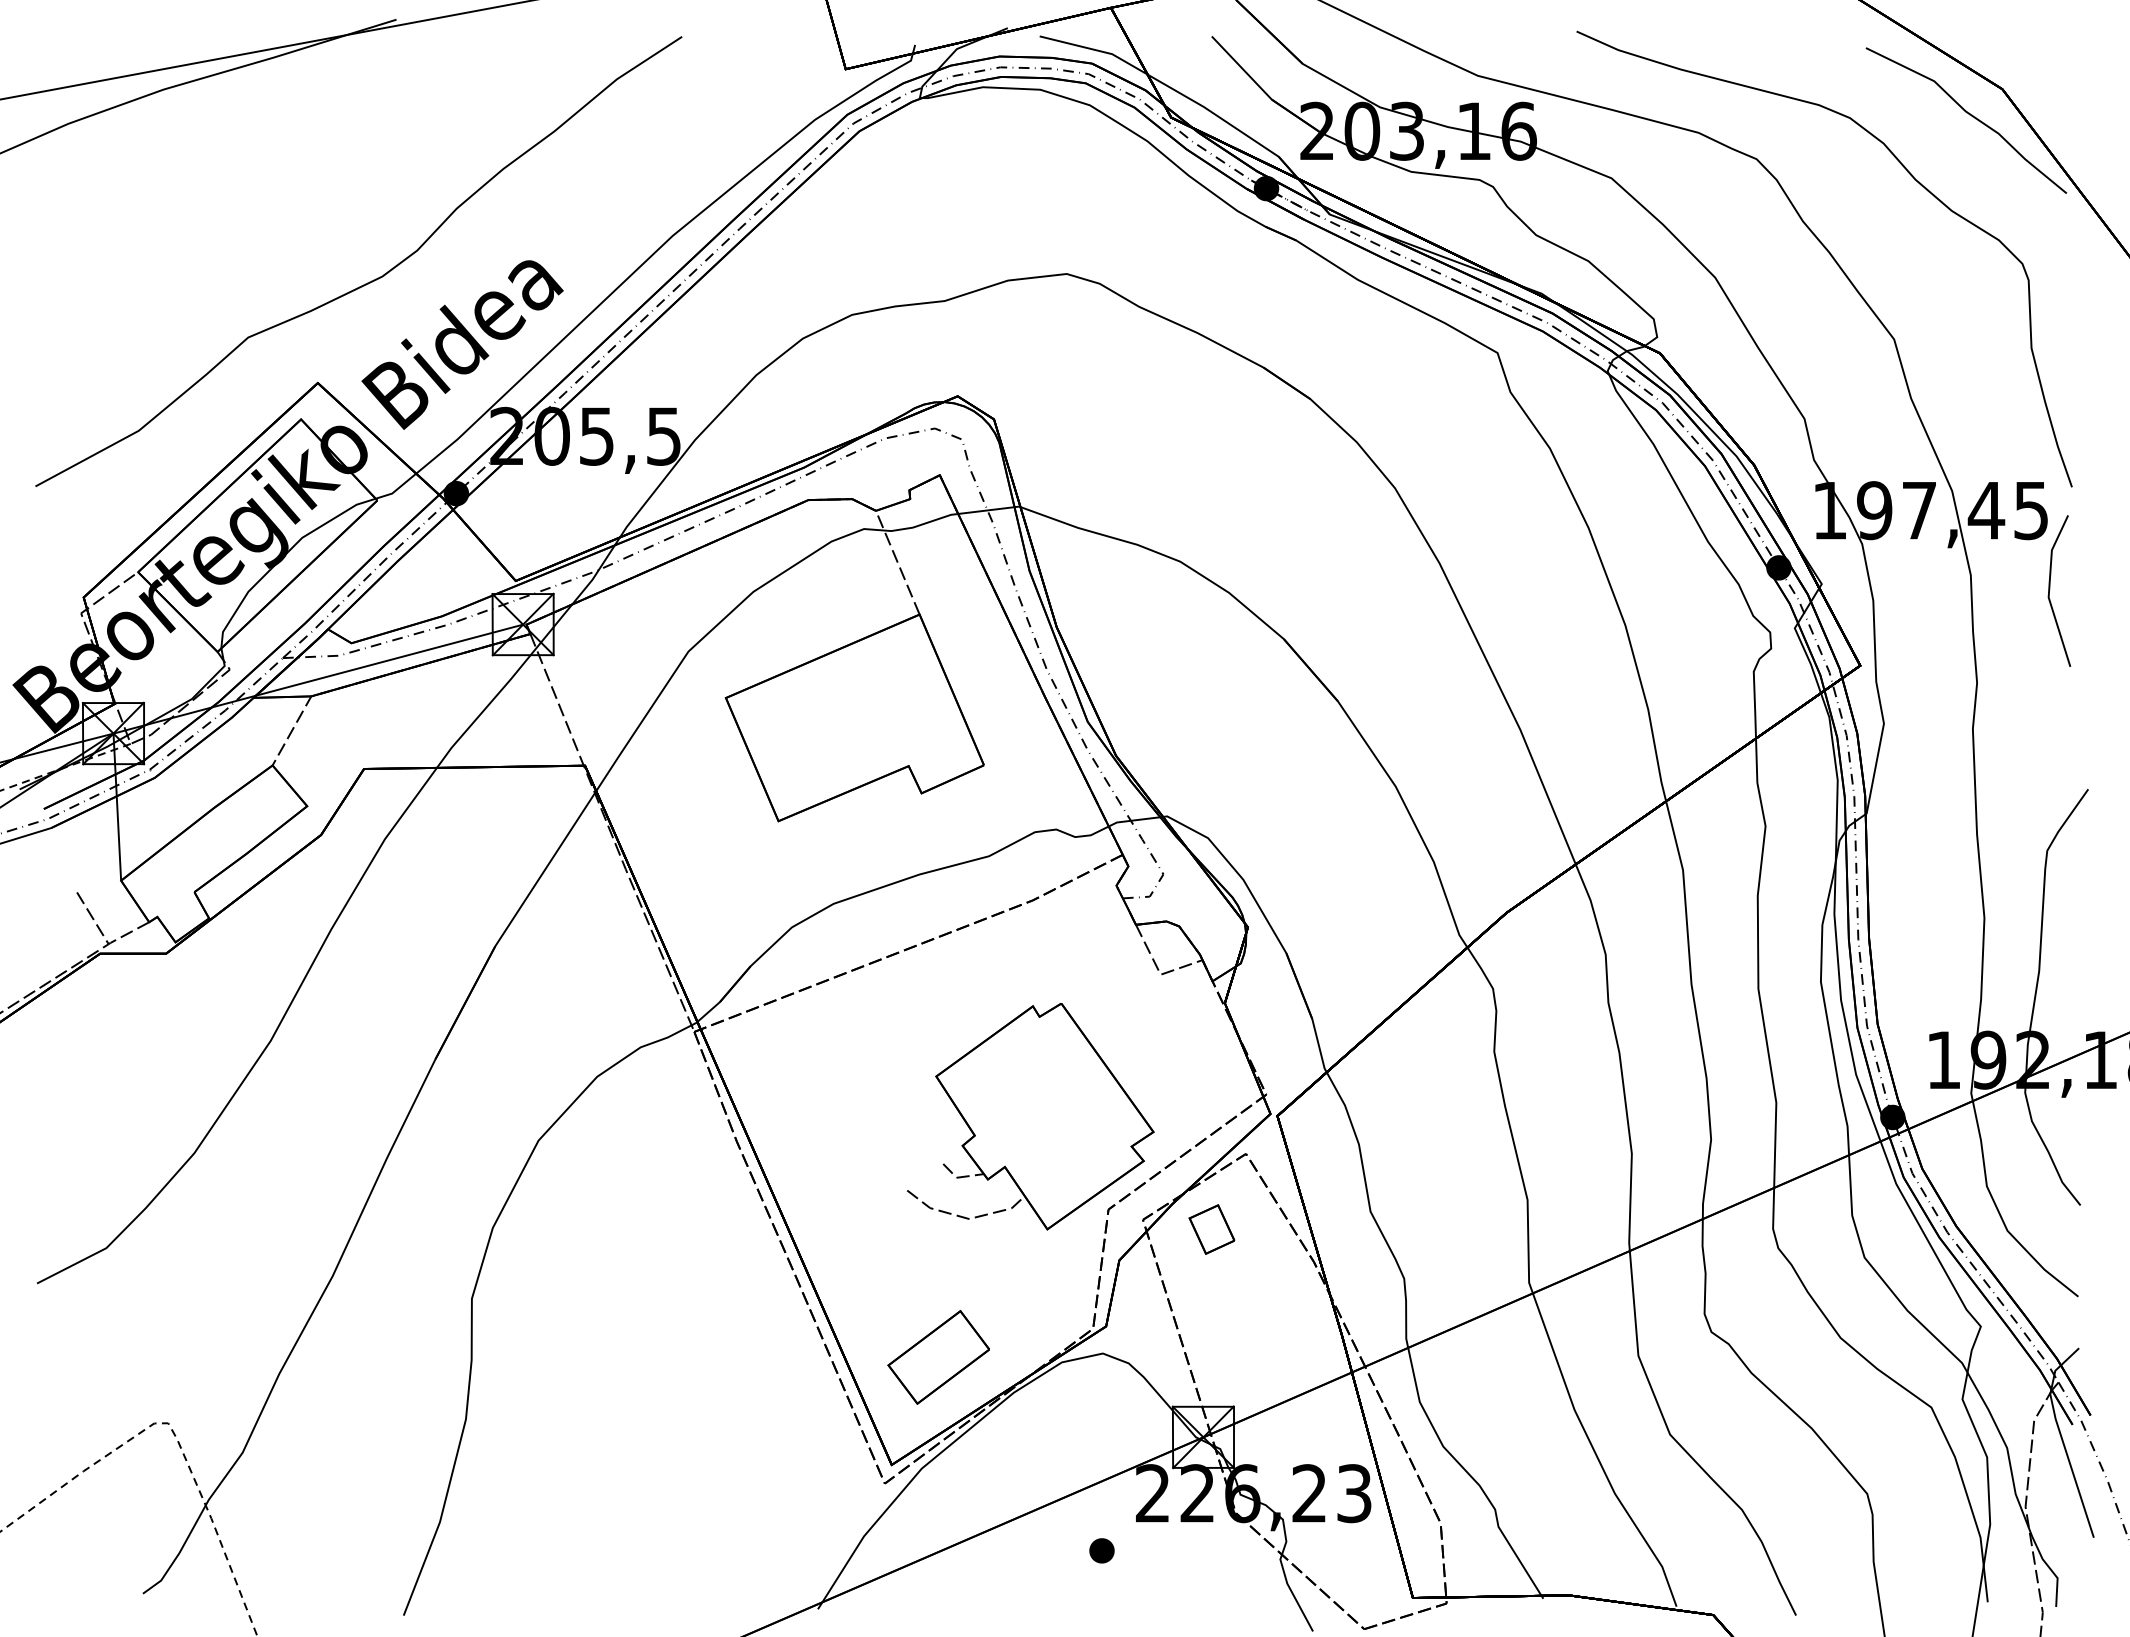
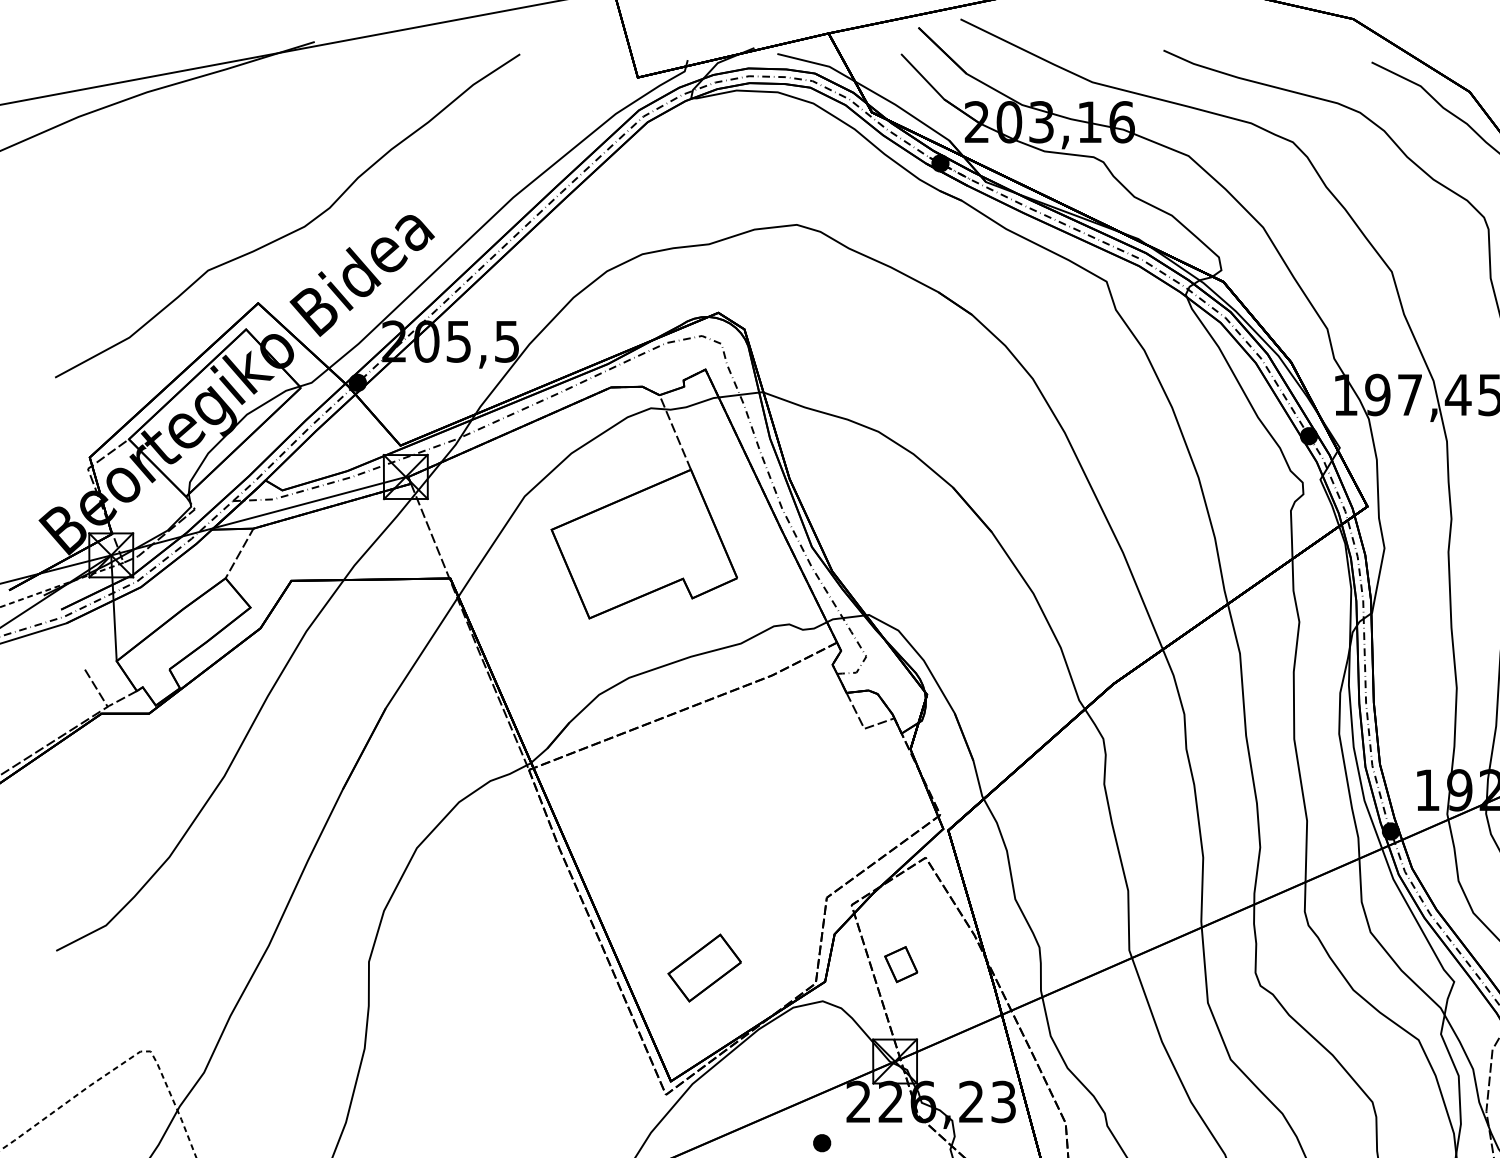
part: (1030, 1116) -> (770, 830), removed
part: (1211, 1229) -> (900, 964), moved
part: (938, 1357) -> (704, 968), moved

